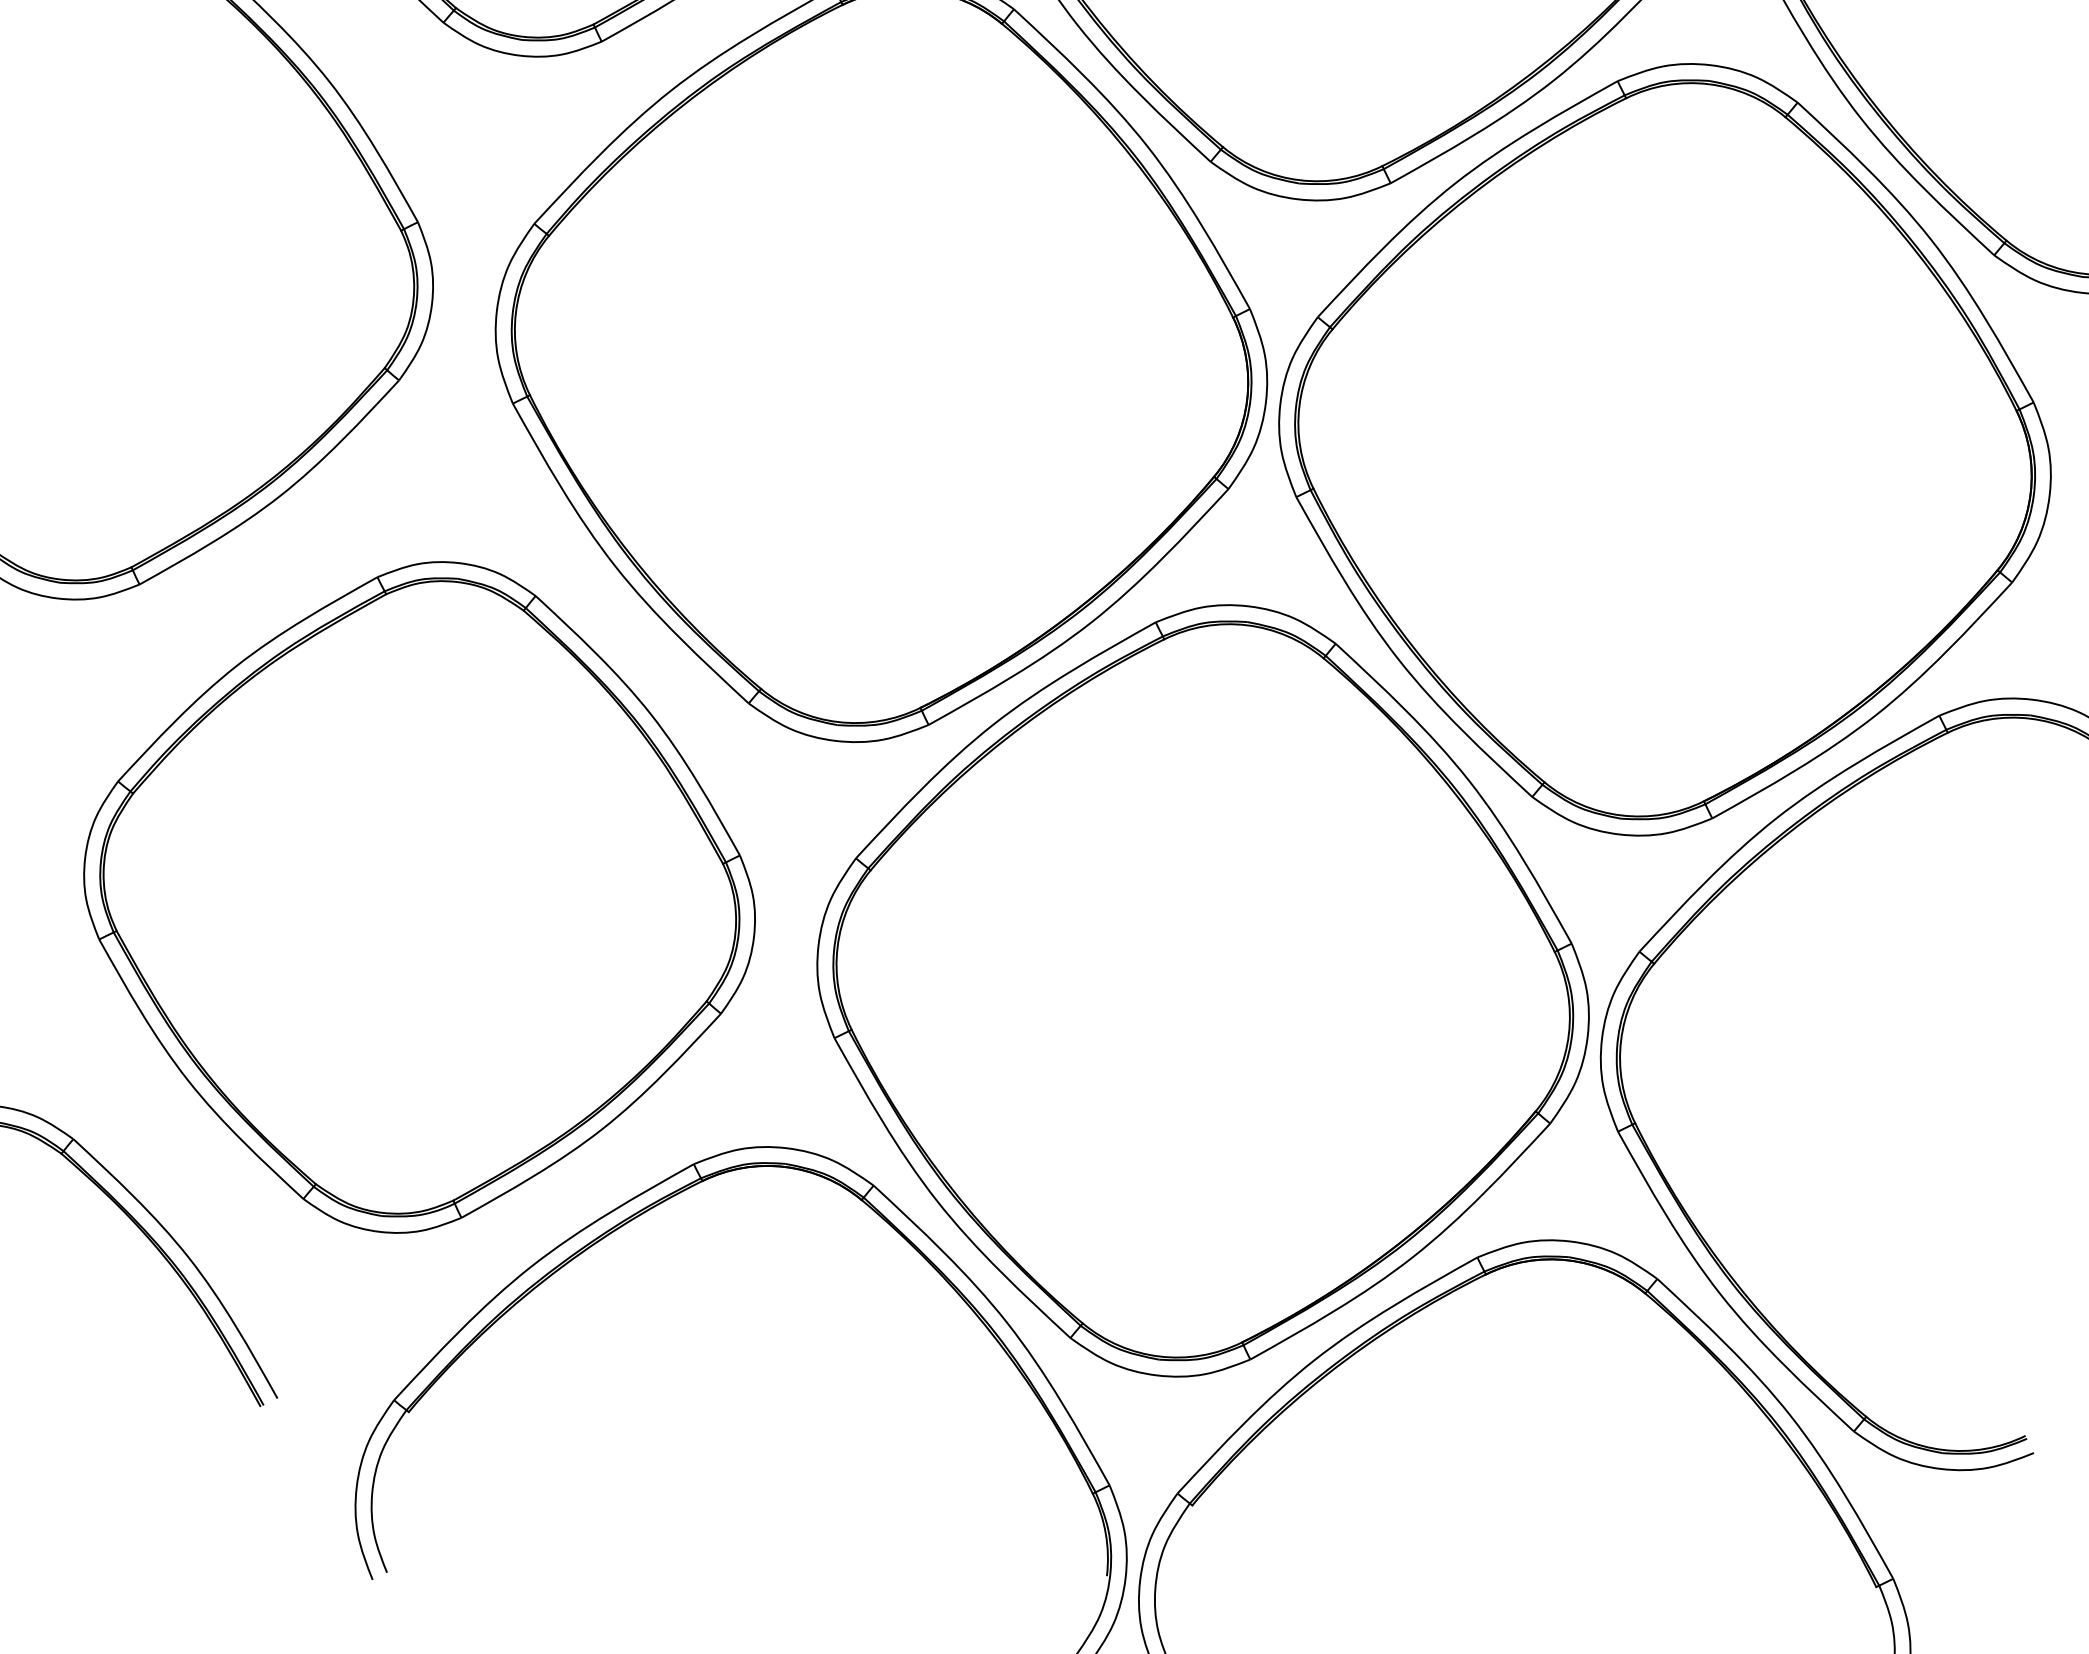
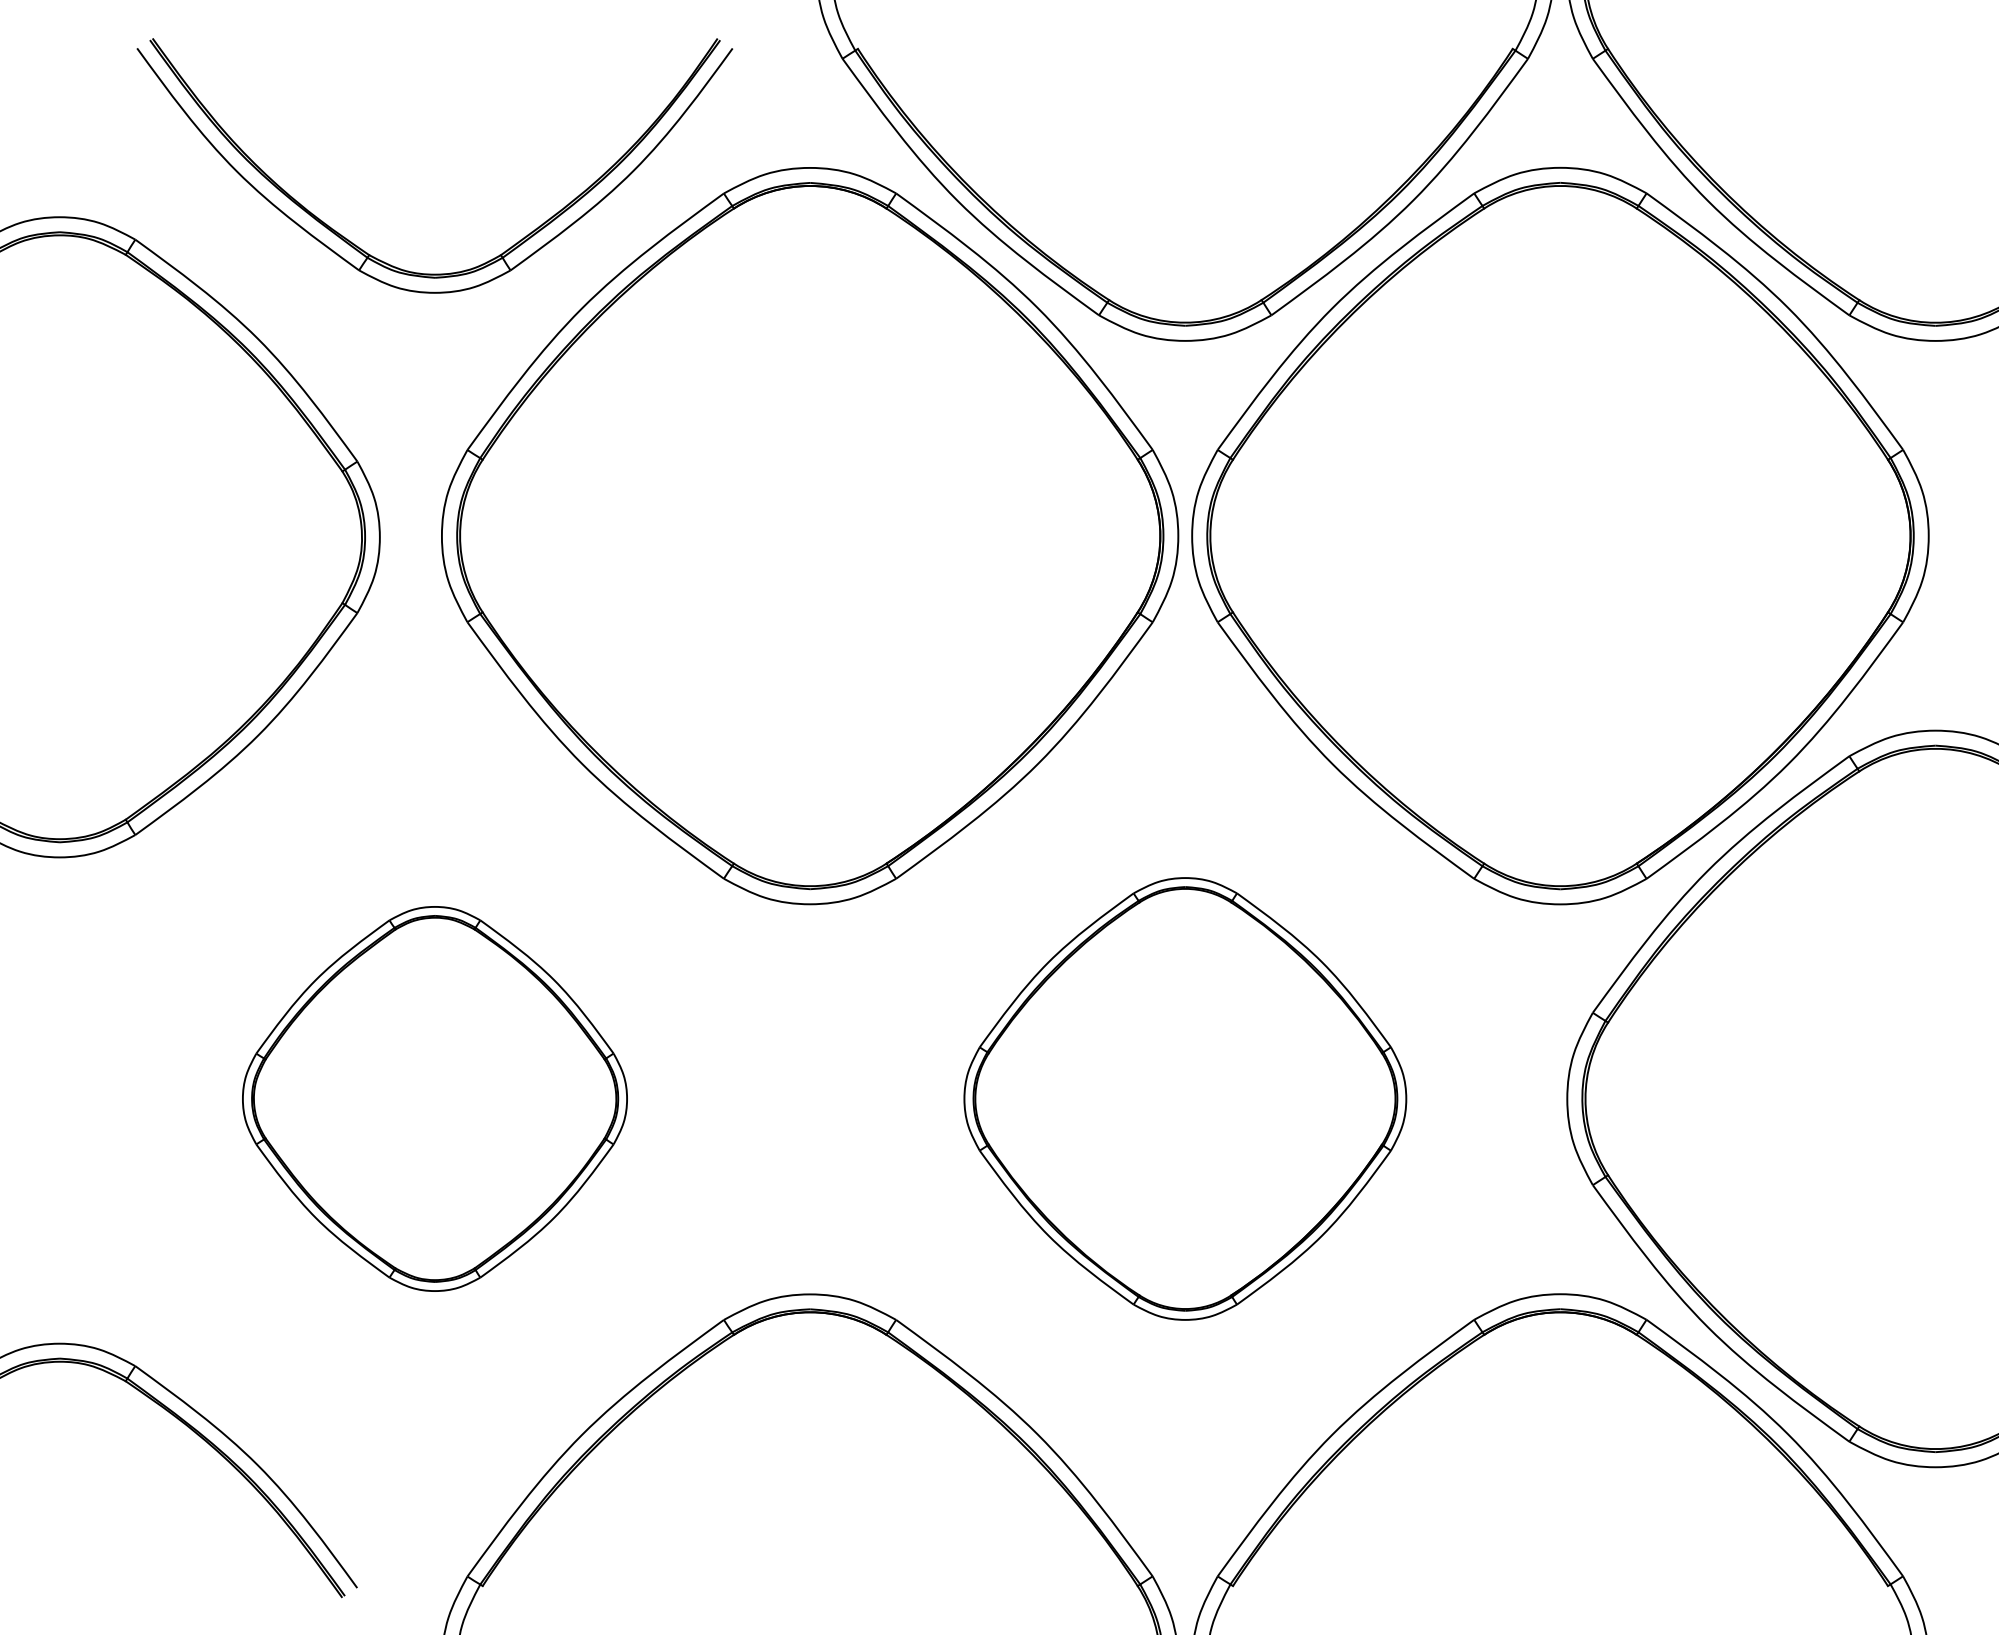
part: (419, 896) -> (434, 1098), size x0.6
part: (1203, 990) -> (1185, 1098), size x0.6

